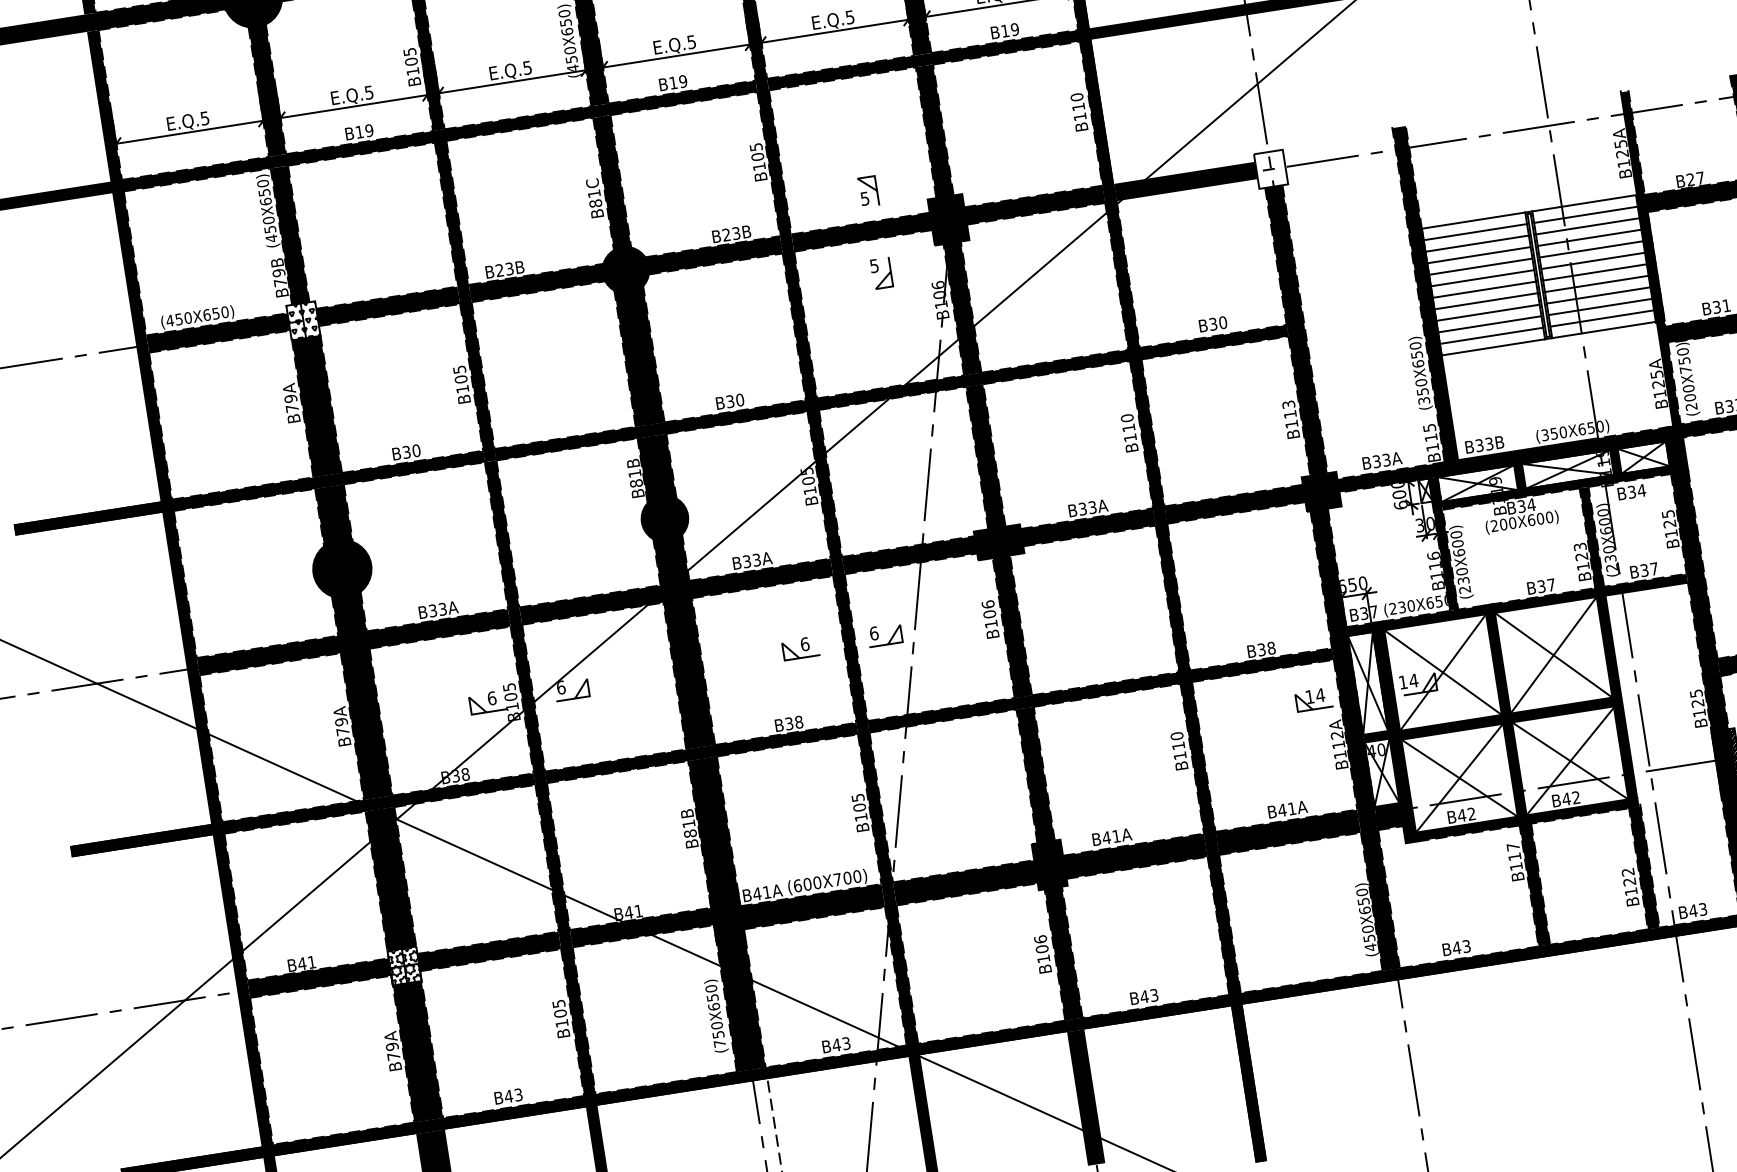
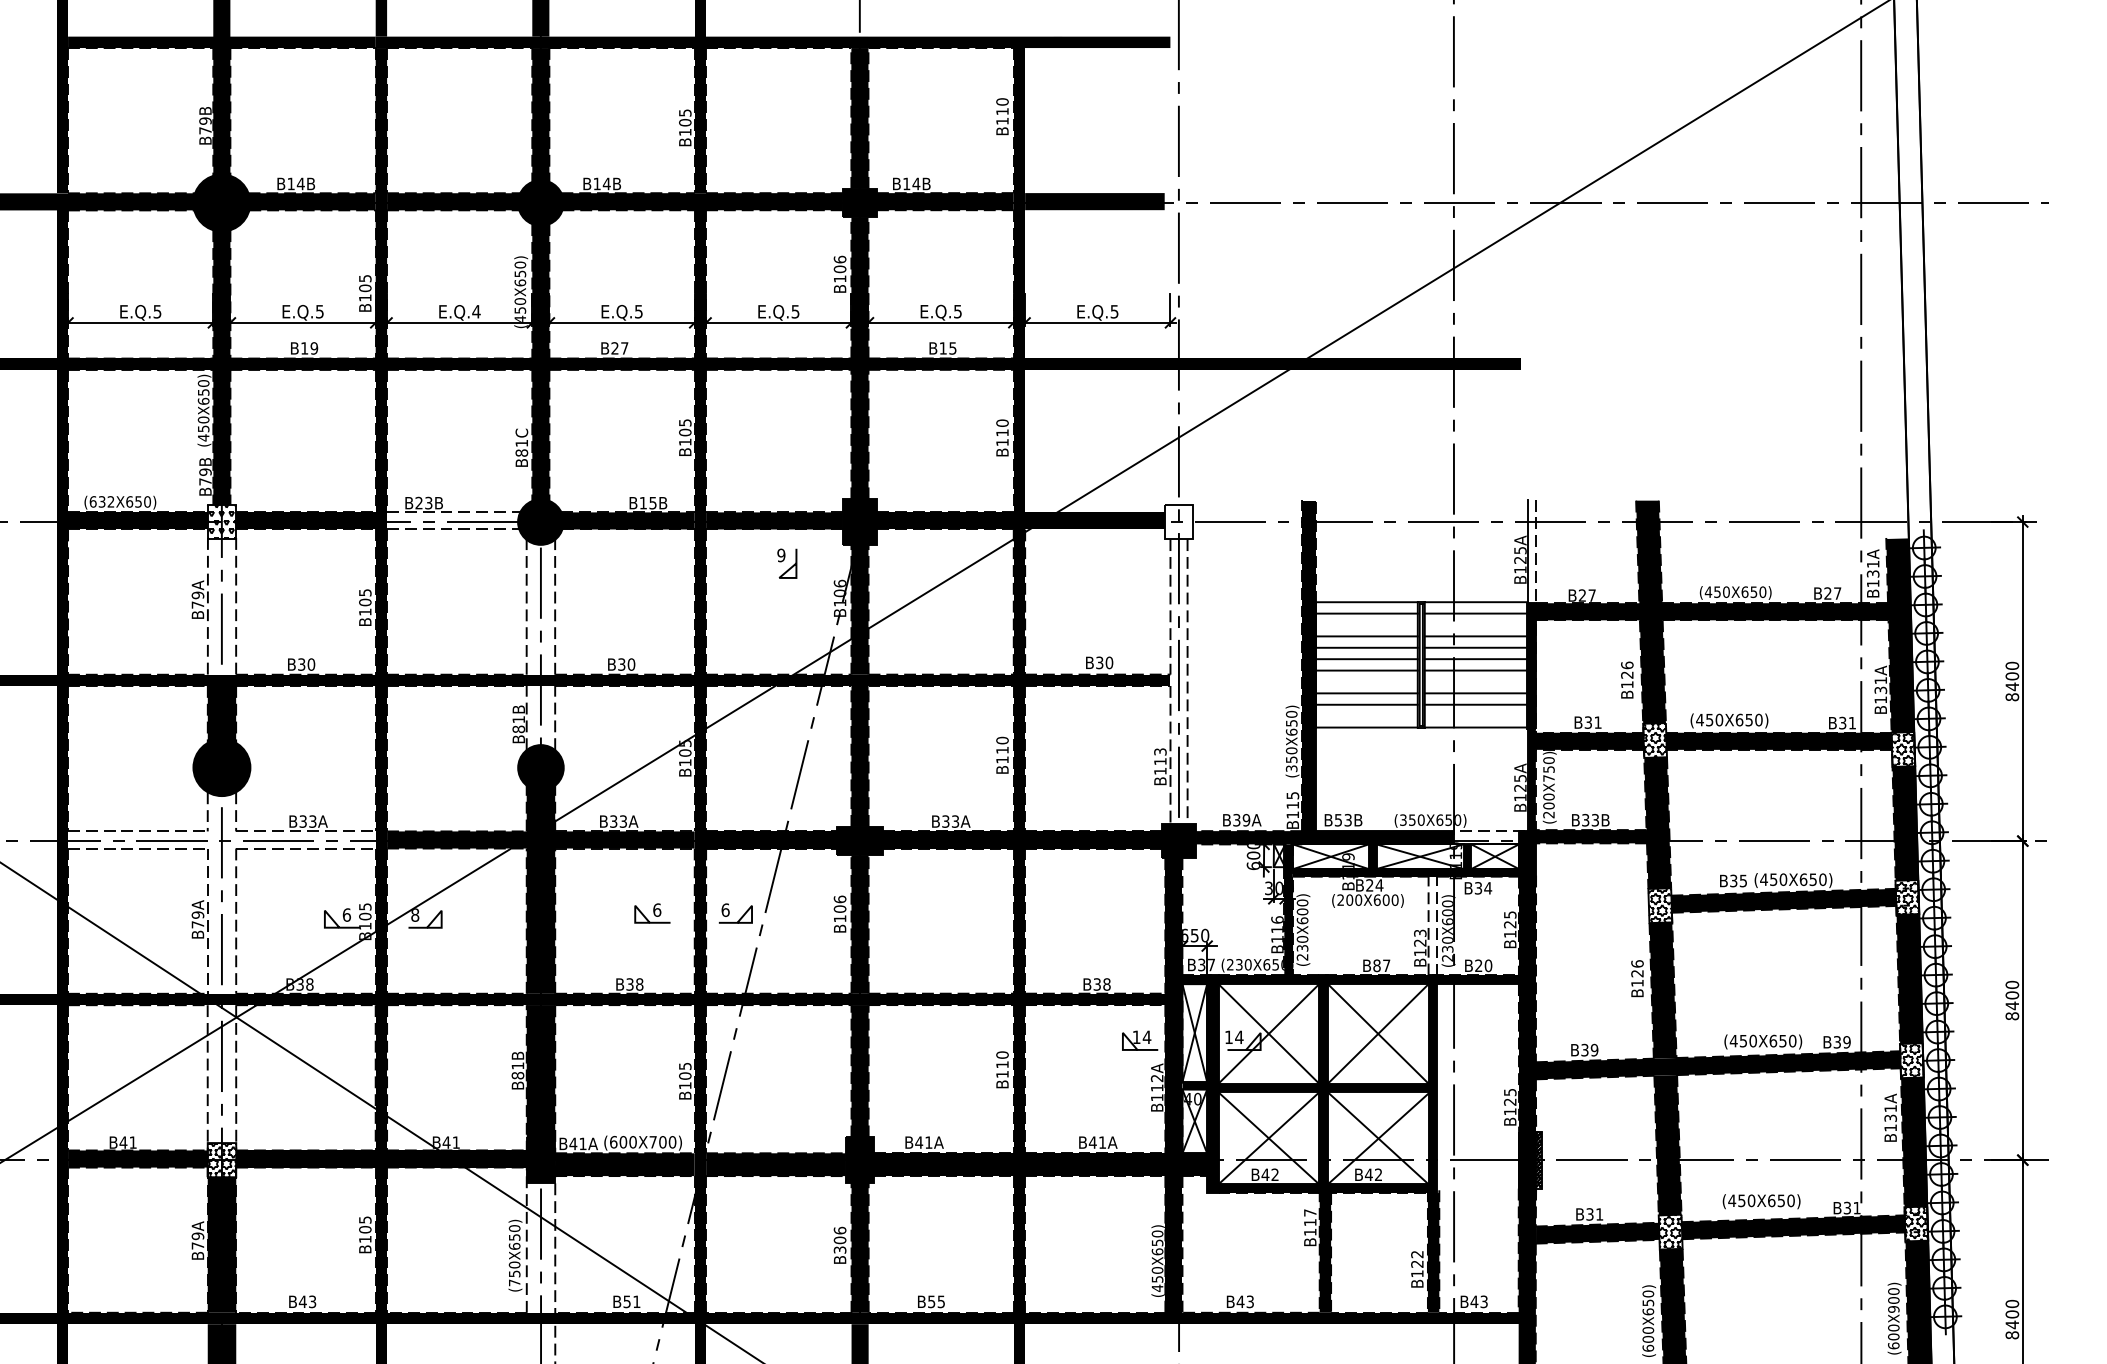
text: (1014, 29) -> (952, 348), B19 -> B15
text: (527, 67) -> (476, 311), E.Q.5 -> E.Q.4
text: (677, 82) -> (619, 348), B19 -> B27
fill: (1632, 143) -> (1531, 551), removed
part: (868, 191) -> (786, 482), removed
line: (1587, 225) -> (1475, 624), removed
text: (730, 233) -> (647, 502), B23B -> B15B
line: (1477, 244) -> (1366, 625), removed
text: (874, 265) -> (781, 554), 5 -> 9
fill: (537, 282) -> (453, 520), removed
line: (1596, 283) -> (1475, 681), removed
line: (1485, 300) -> (1366, 681), removed
line: (1601, 318) -> (1475, 716), removed
text: (178, 319) -> (101, 501), (450X650) -> (632X650)
fill: (1295, 330) -> (1178, 681), removed
line: (1491, 336) -> (1366, 716), removed
fill: (638, 355) -> (540, 606), removed
fill: (316, 406) -> (221, 606), removed
fill: (1631, 439) -> (1486, 837), removed
text: (1479, 444) -> (1338, 819), B33B -> B53B
text: (1386, 460) -> (1246, 820), B33A -> B39A
fill: (656, 469) -> (540, 718), removed
text: (1521, 506) -> (1369, 885), B34 -> B24
fill: (1591, 537) -> (1432, 925), removed
text: (1649, 569) -> (1483, 965), B37 -> B20
text: (1541, 586) -> (1376, 965), B37 -> B87
text: (561, 686) -> (415, 914), 6 -> 8
fill: (361, 695) -> (221, 892), removed
fill: (390, 879) -> (221, 1074), removed
text: (1043, 958) -> (839, 1249), B106 -> B306
text: (1148, 995) -> (935, 1301), B43 -> B55
fill: (740, 1003) -> (540, 1247), removed
text: (840, 1044) -> (631, 1301), B43 -> B51

